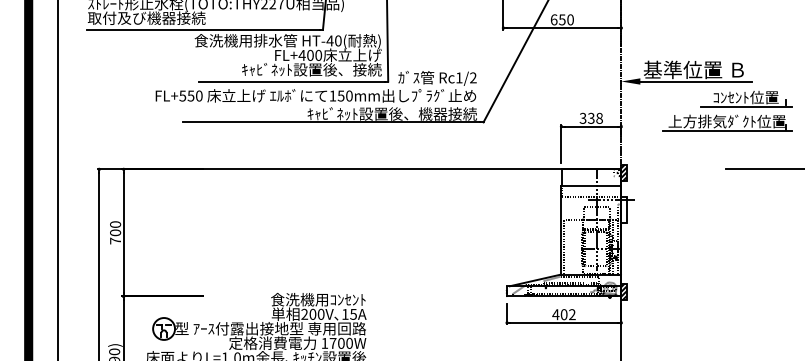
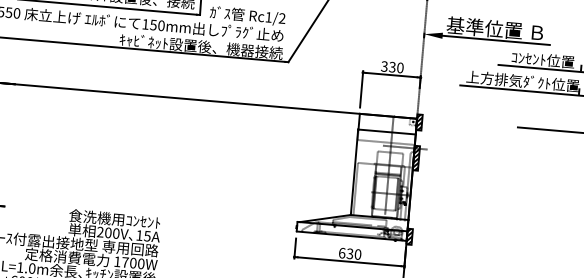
text: (599, 118) -> (400, 68), 338 -> 330
hatch: (623, 209) -> (415, 157), added
text: (563, 314) -> (349, 253), 402 -> 630

